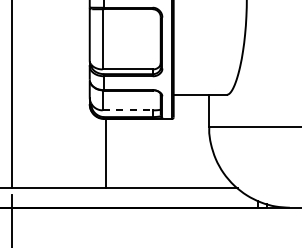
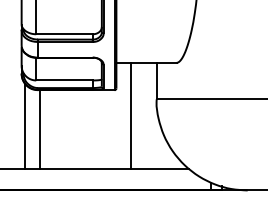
line: (128, 110) -> (65, 80), dashed -> solid
line: (186, 141) -> (130, 115), added
line: (92, 150) -> (24, 125), added

